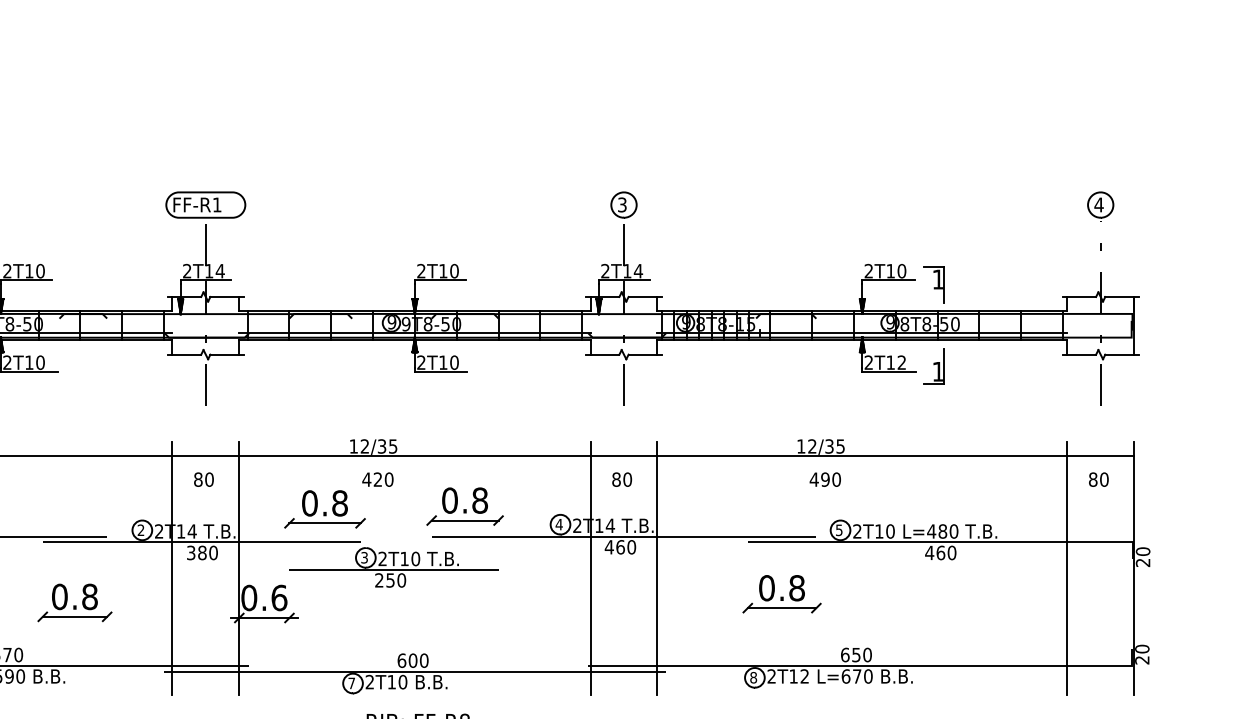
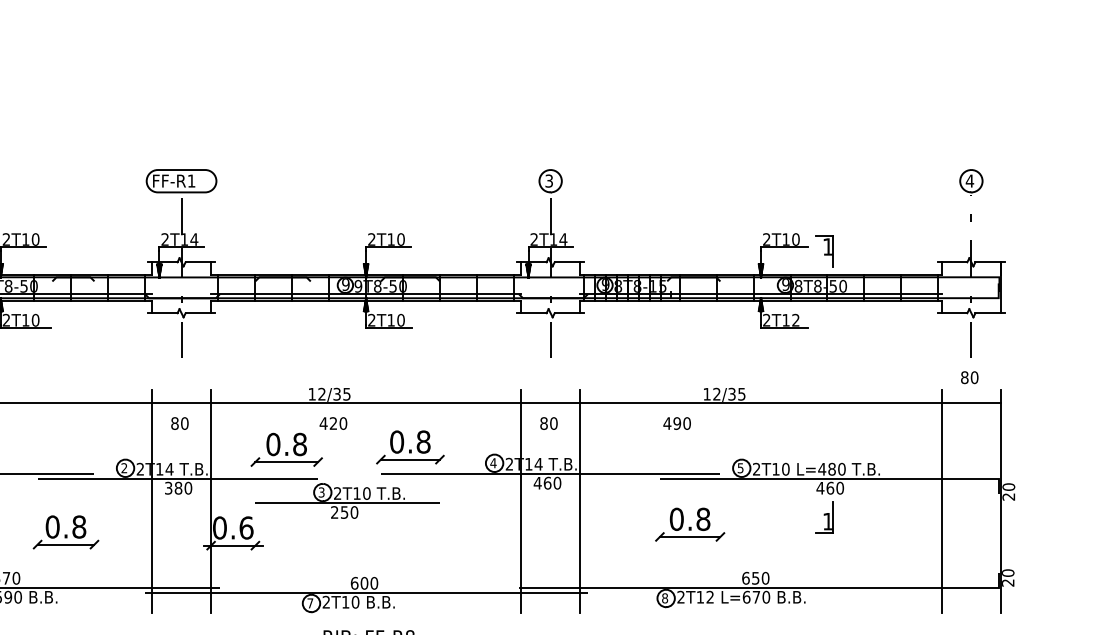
part: (933, 366) -> (823, 516), moved
text: (824, 479) -> (676, 423), moved
text: (1098, 479) -> (969, 377), moved

